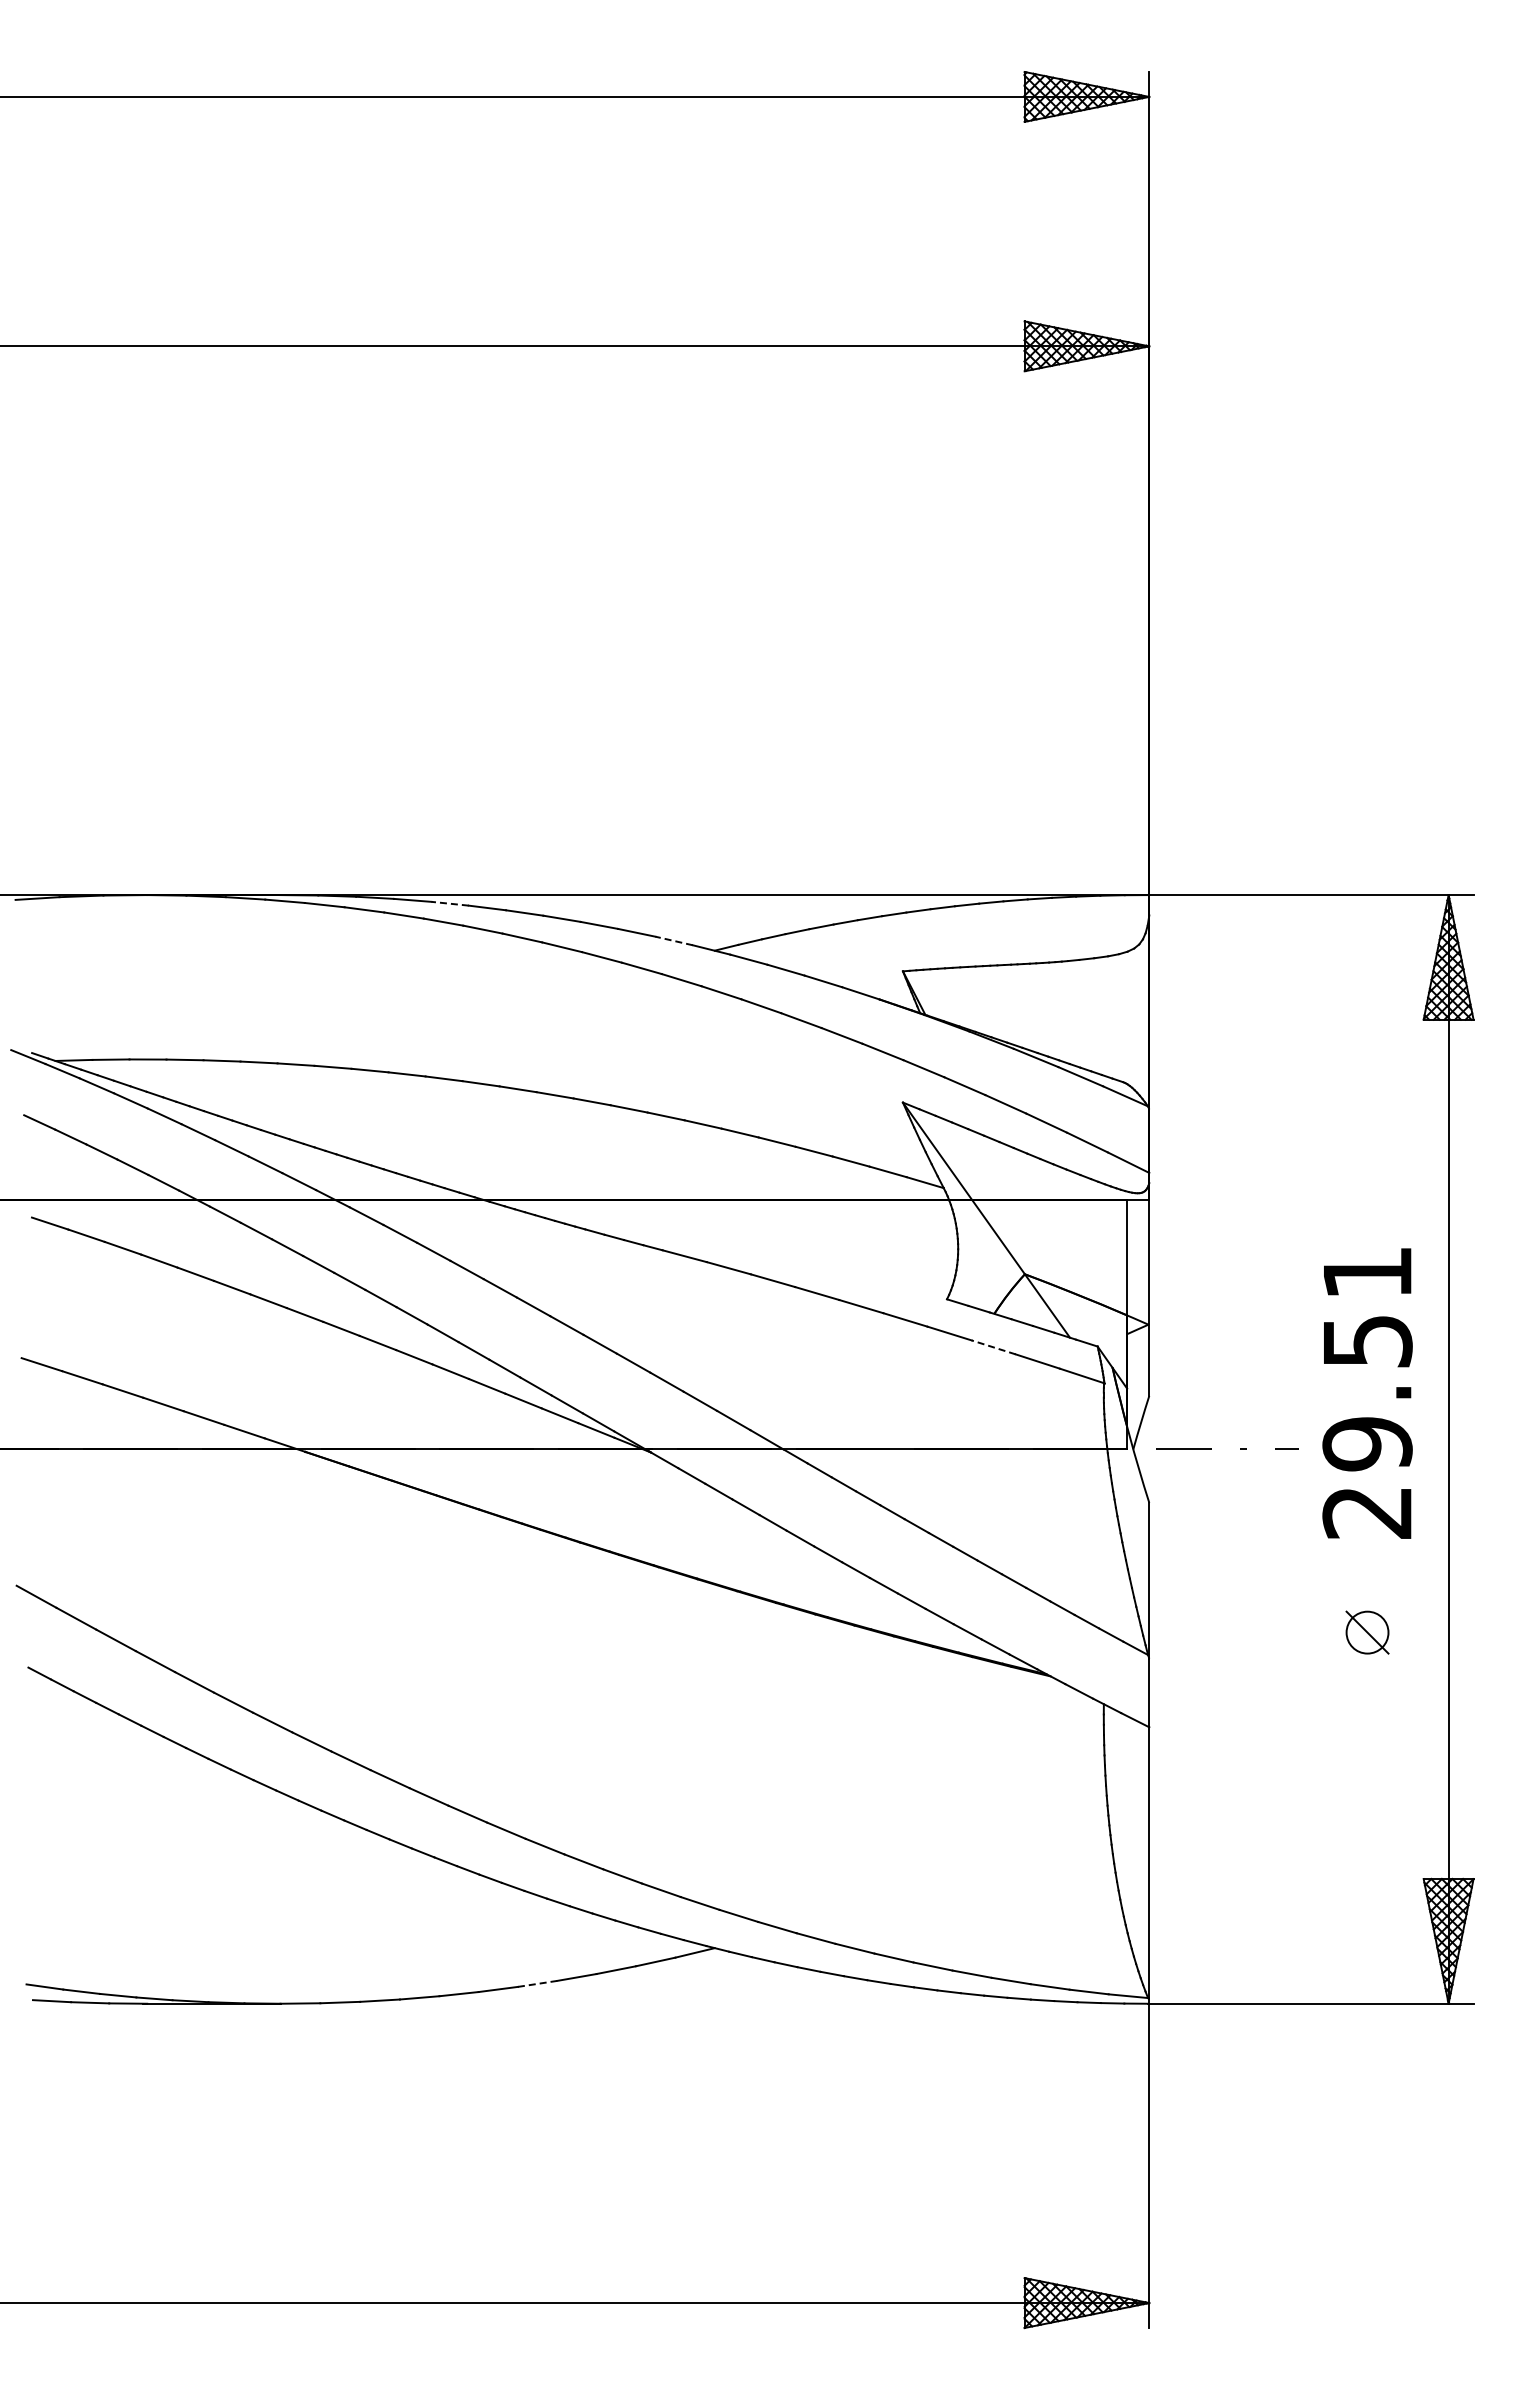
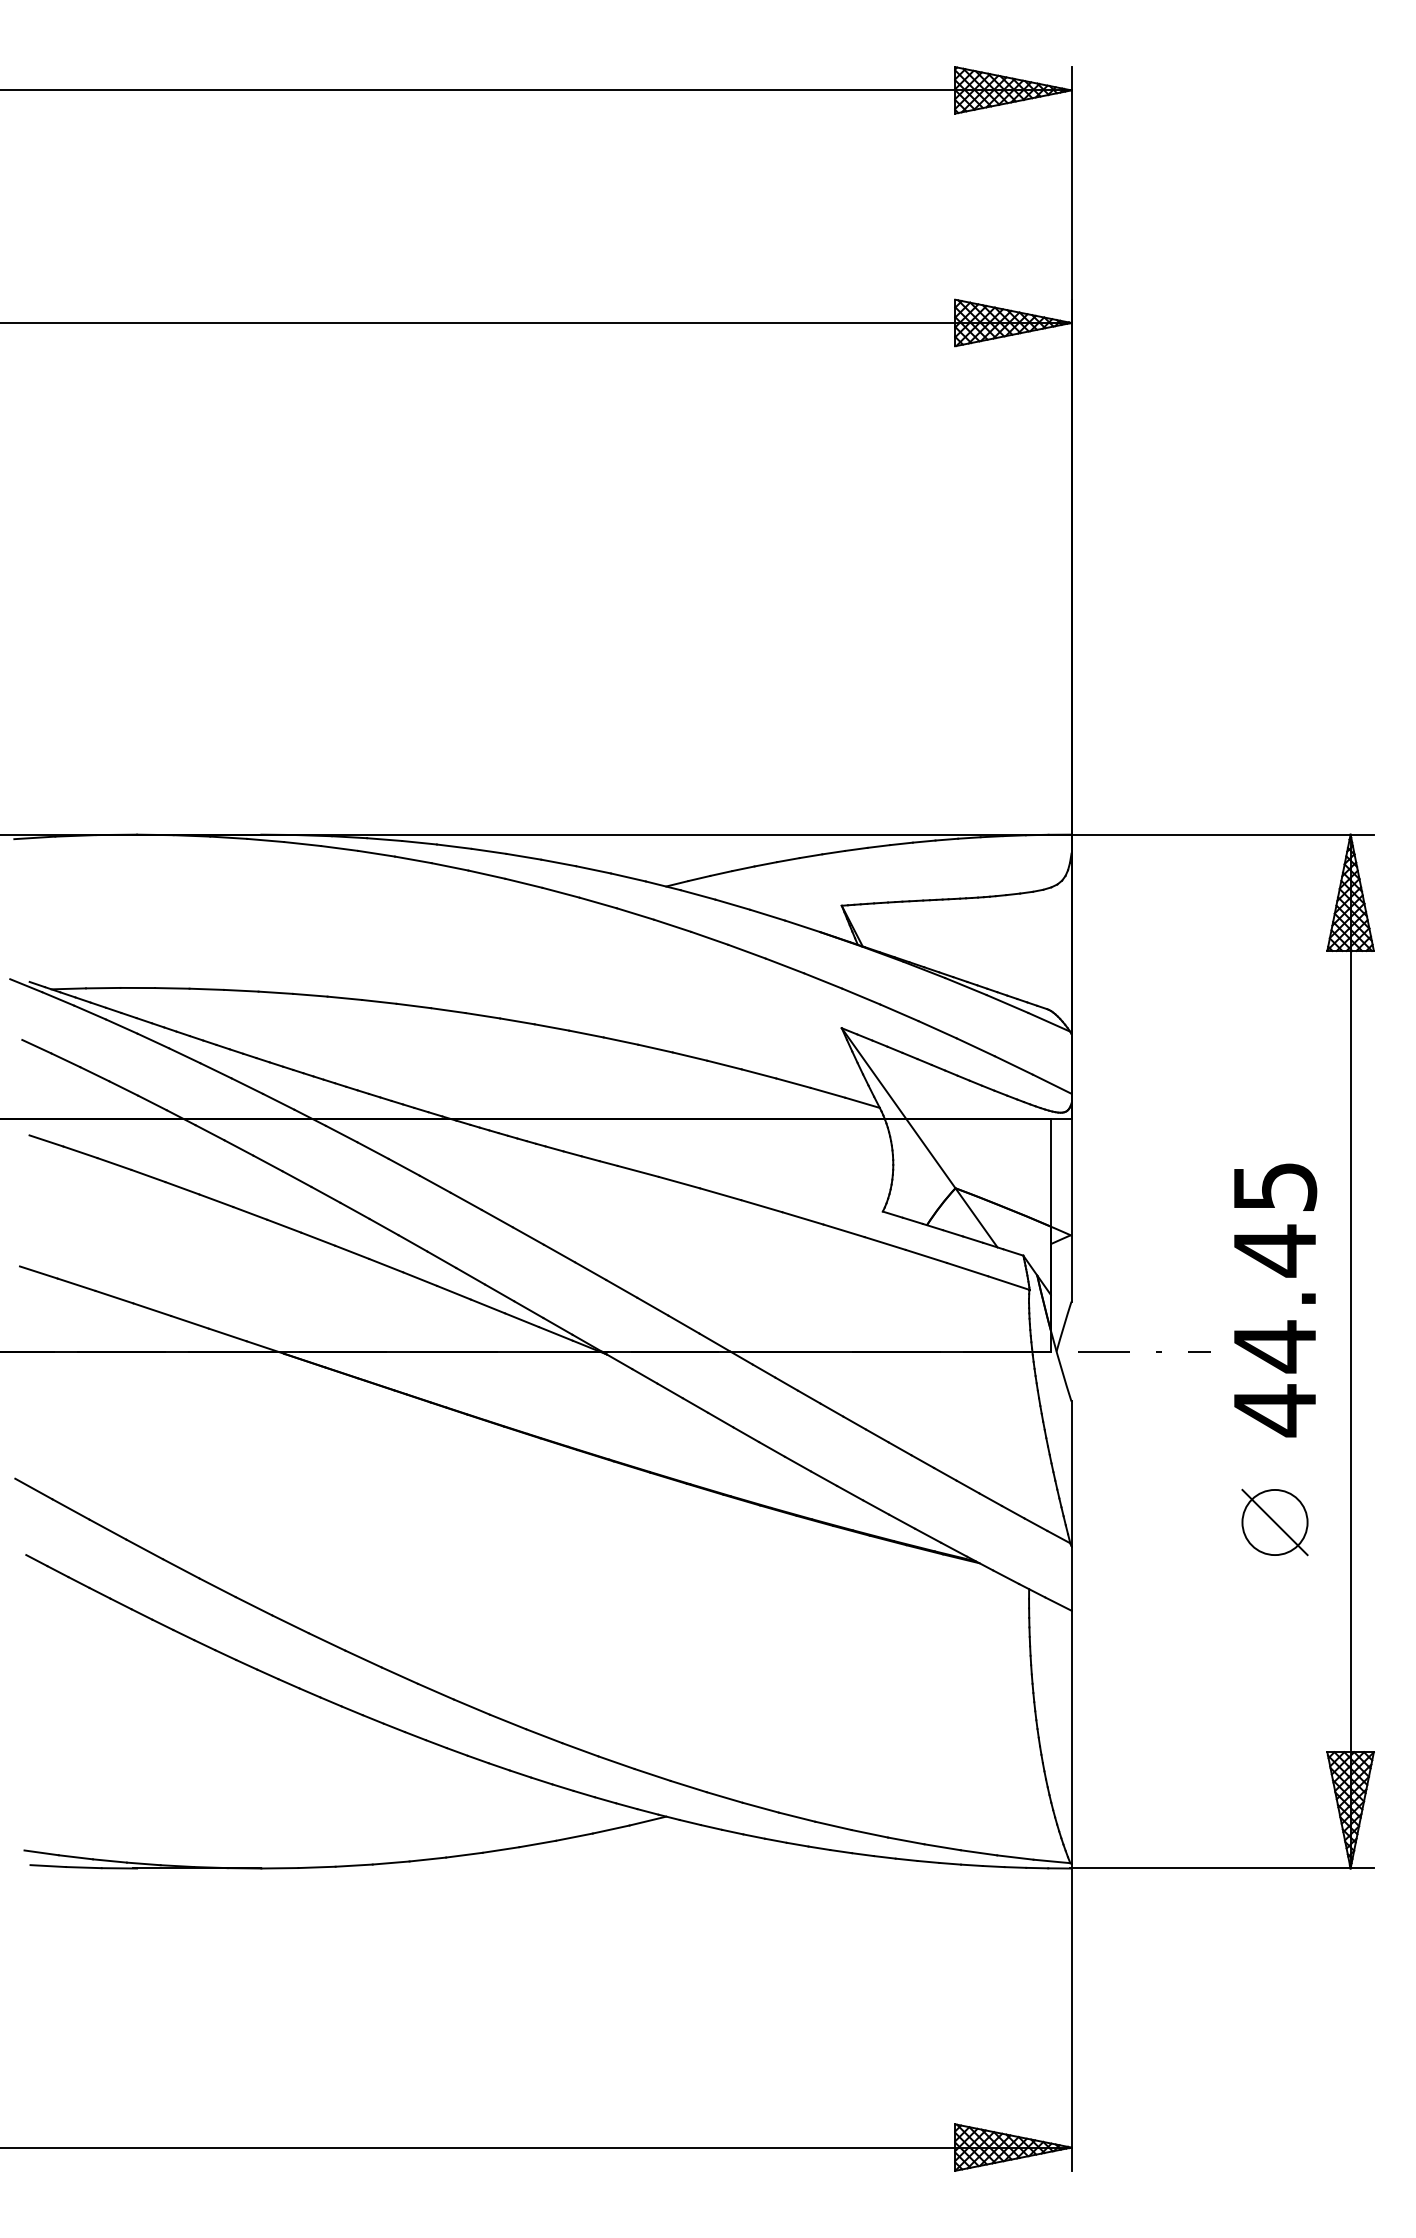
line: (450, 903) -> (419, 842), dashed -> solid
line: (673, 940) -> (627, 877), dashed -> solid
line: (993, 1347) -> (926, 1256), dashed -> solid
text: (1367, 1394) -> (1274, 1300), 29.51 -> 44.45
part: (1367, 1632) -> (1274, 1522), size x1.67
line: (537, 1983) -> (500, 1849), dashed -> solid

